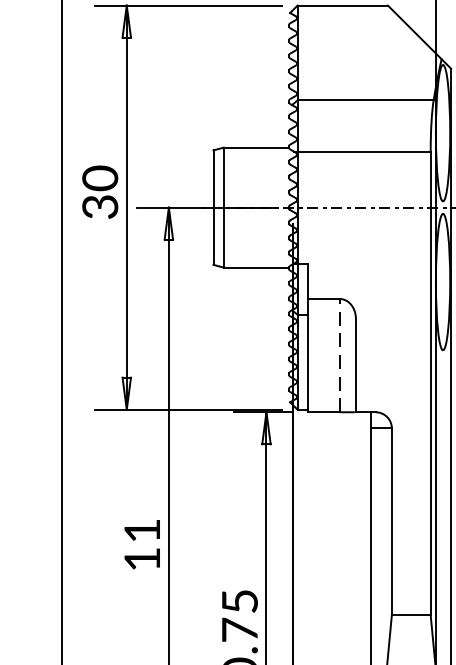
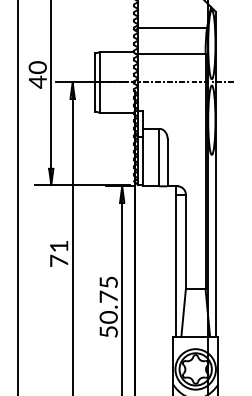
text: (99, 205) -> (37, 81), 30 -> 40
line: (339, 355) -> (159, 157), dashed -> solid
text: (142, 558) -> (59, 260), 11 -> 71

